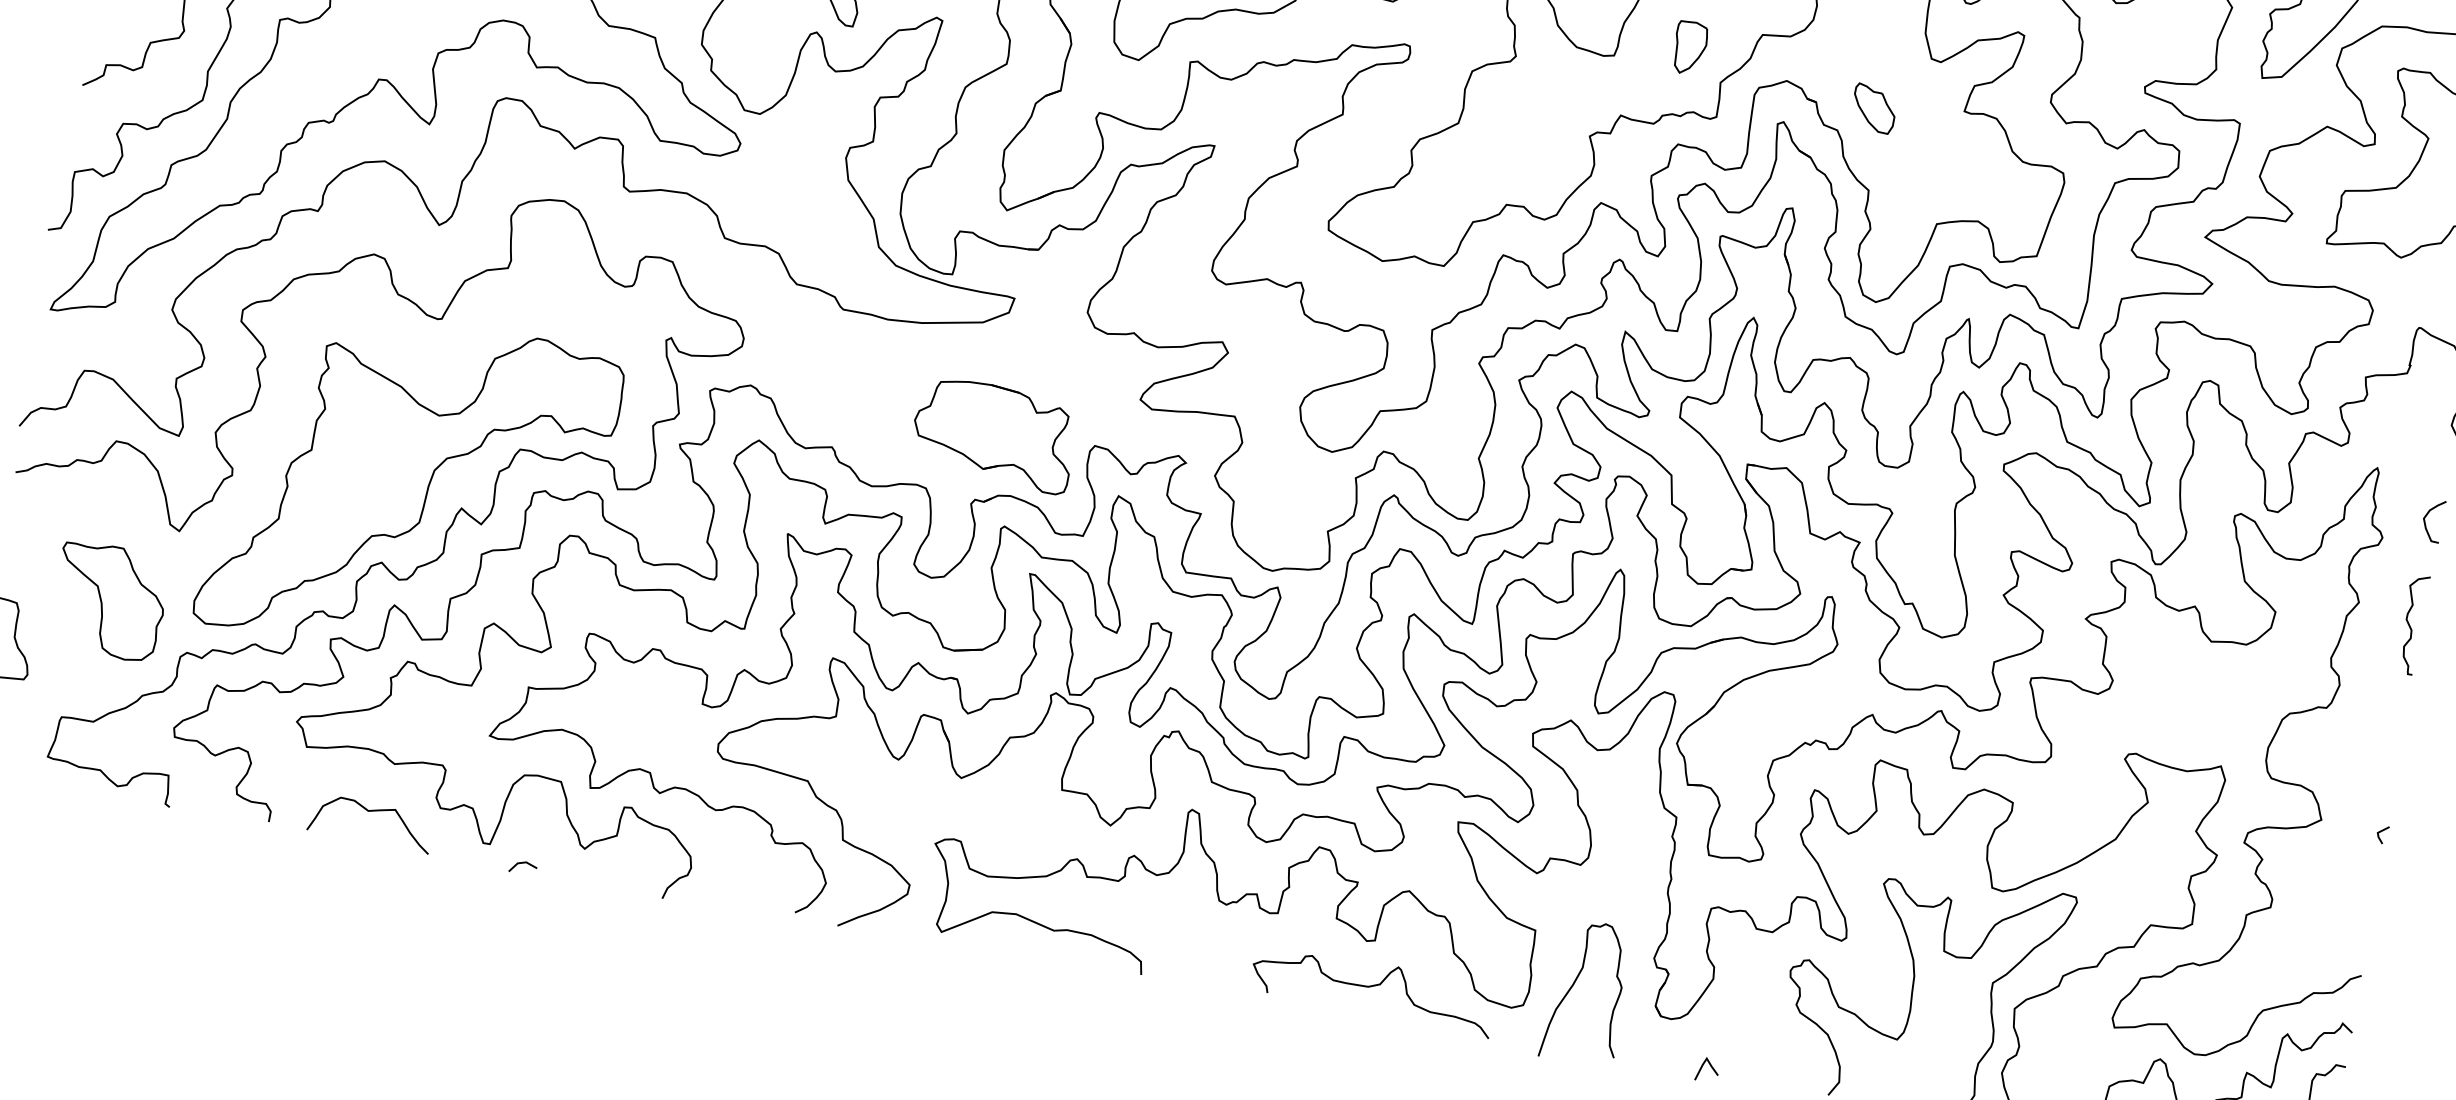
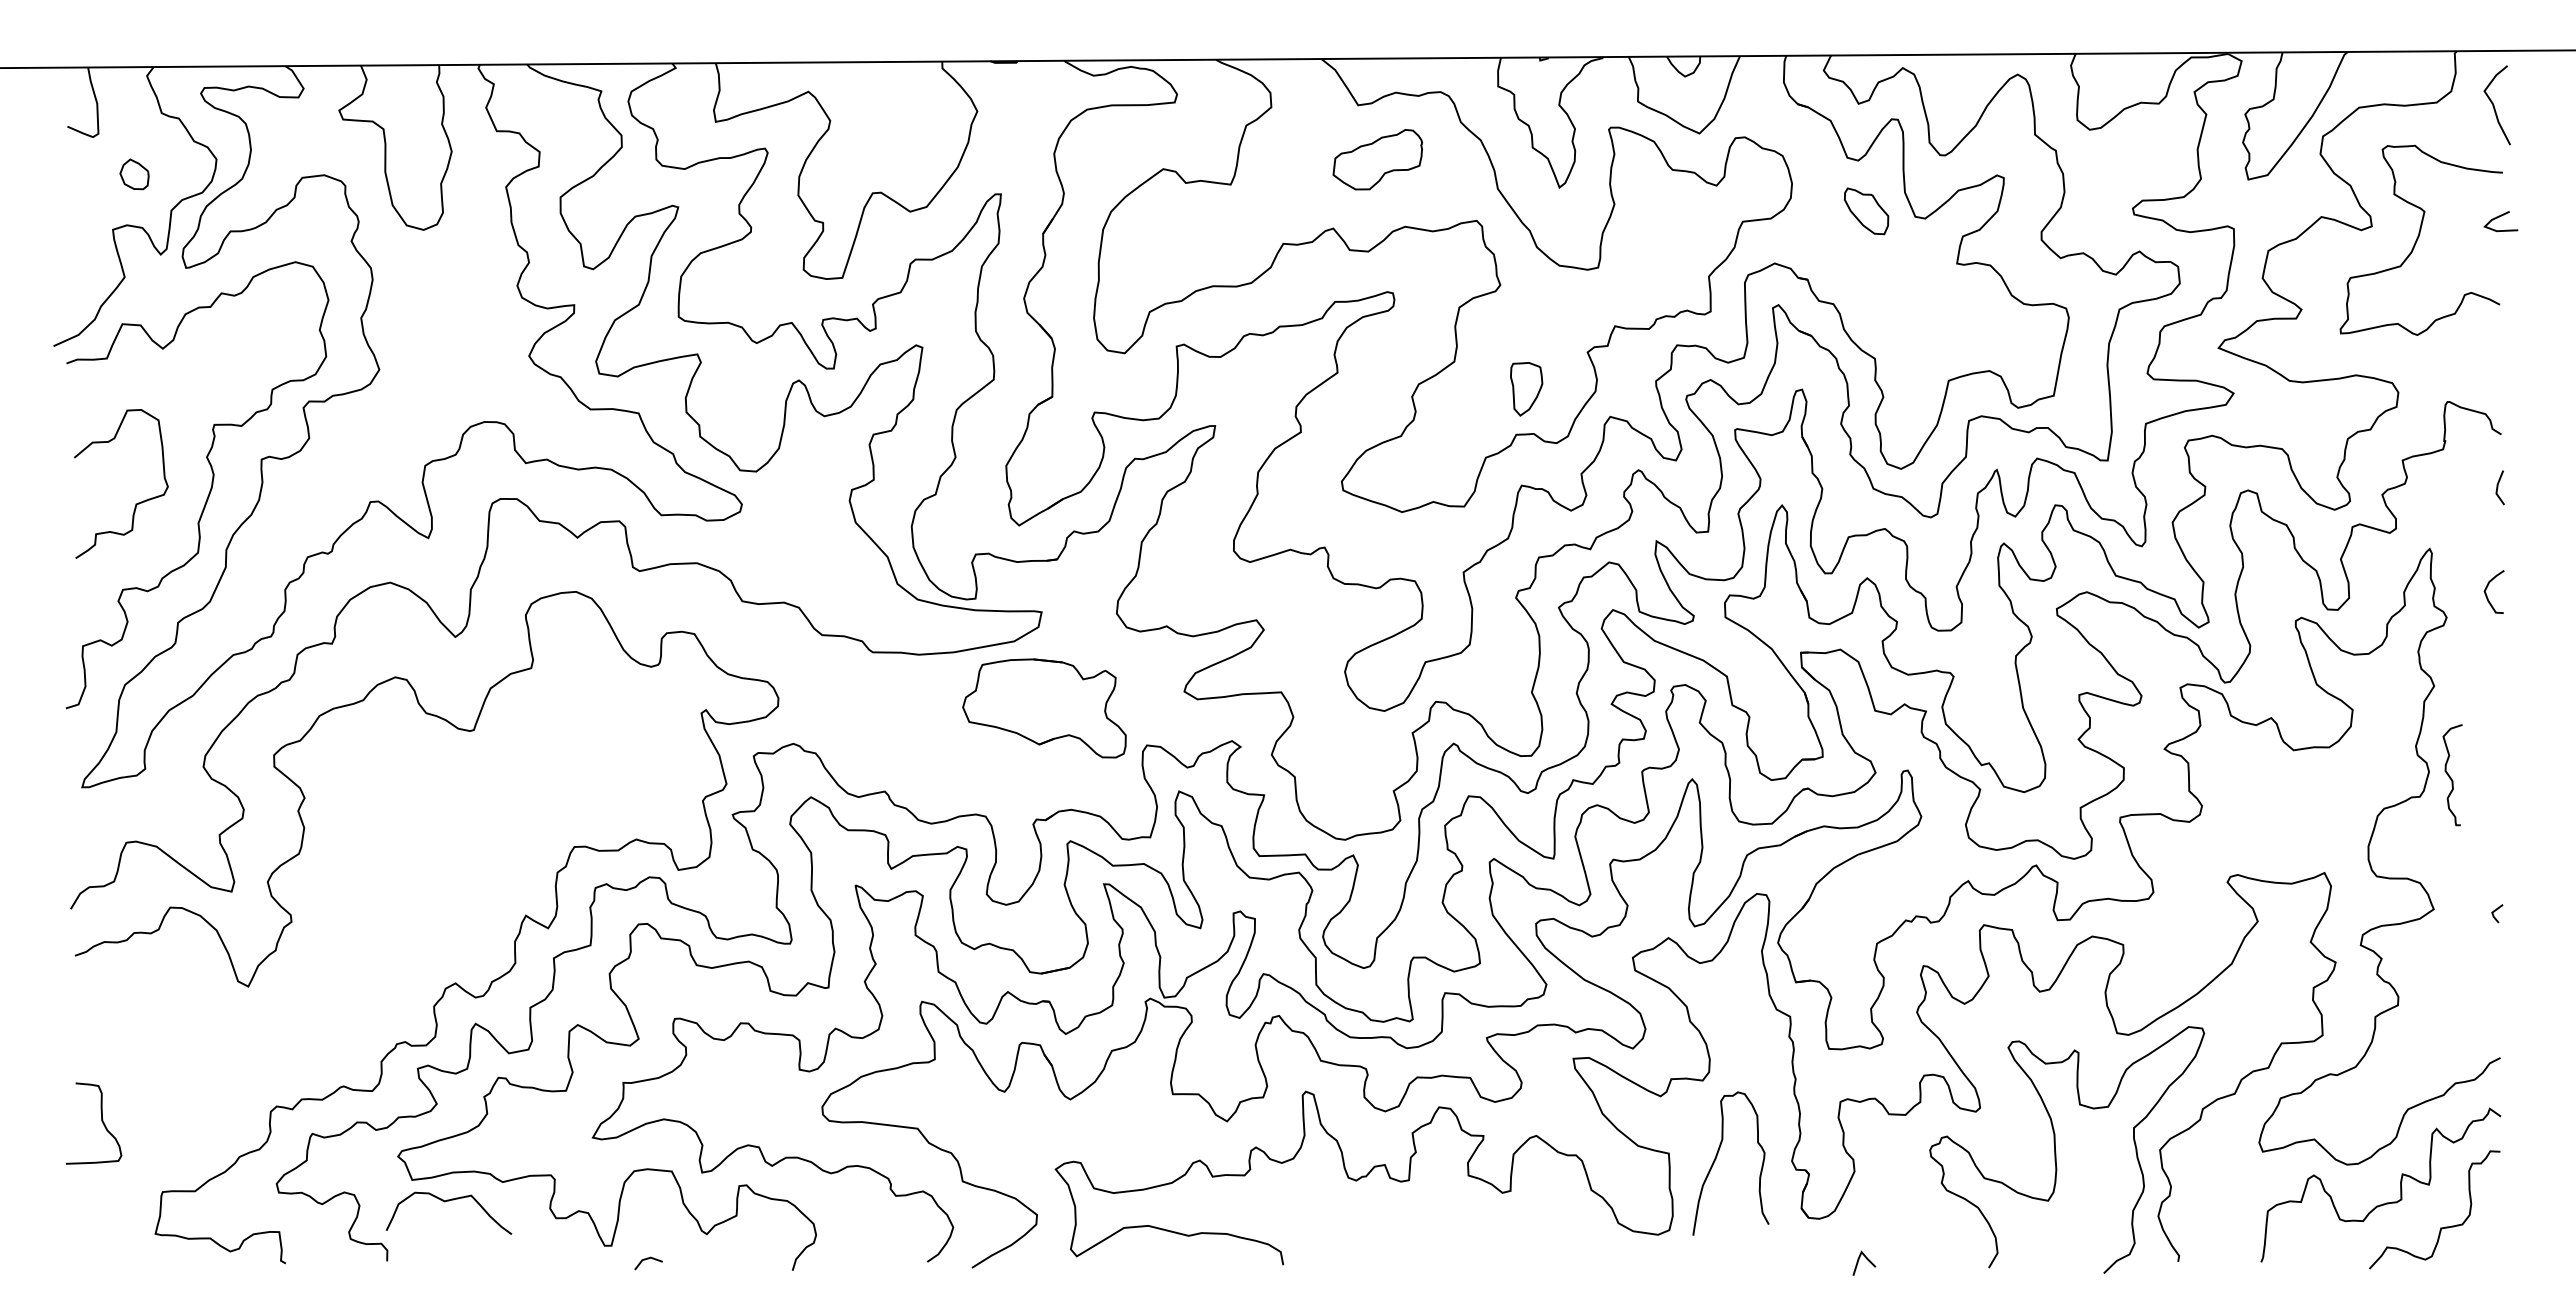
part: (1689, 48) -> (1526, 389), moved
part: (1874, 108) -> (1866, 211), moved
part: (994, 434) -> (1044, 708), moved
part: (409, 487) -> (470, 903), removed
part: (109, 601) -> (190, 1068), removed
curve: (2410, 625) -> (2450, 776), moved
curve: (369, 812) -> (445, 1202), moved
curve: (1573, 986) -> (1716, 1159), moved
curve: (1370, 987) -> (1514, 1238), removed

